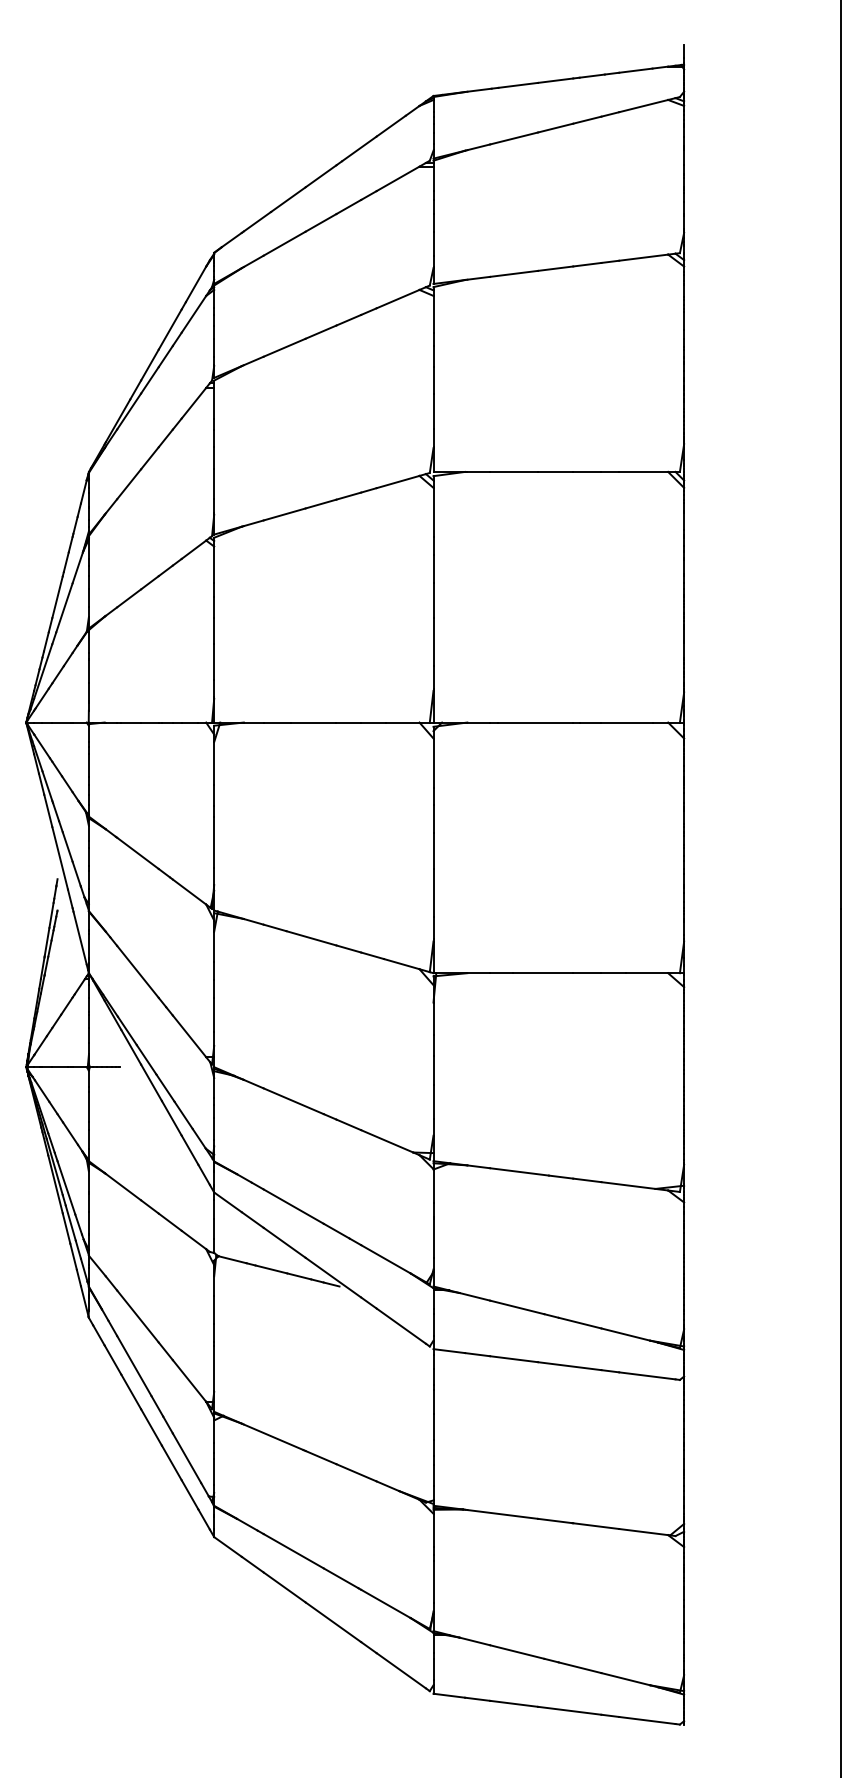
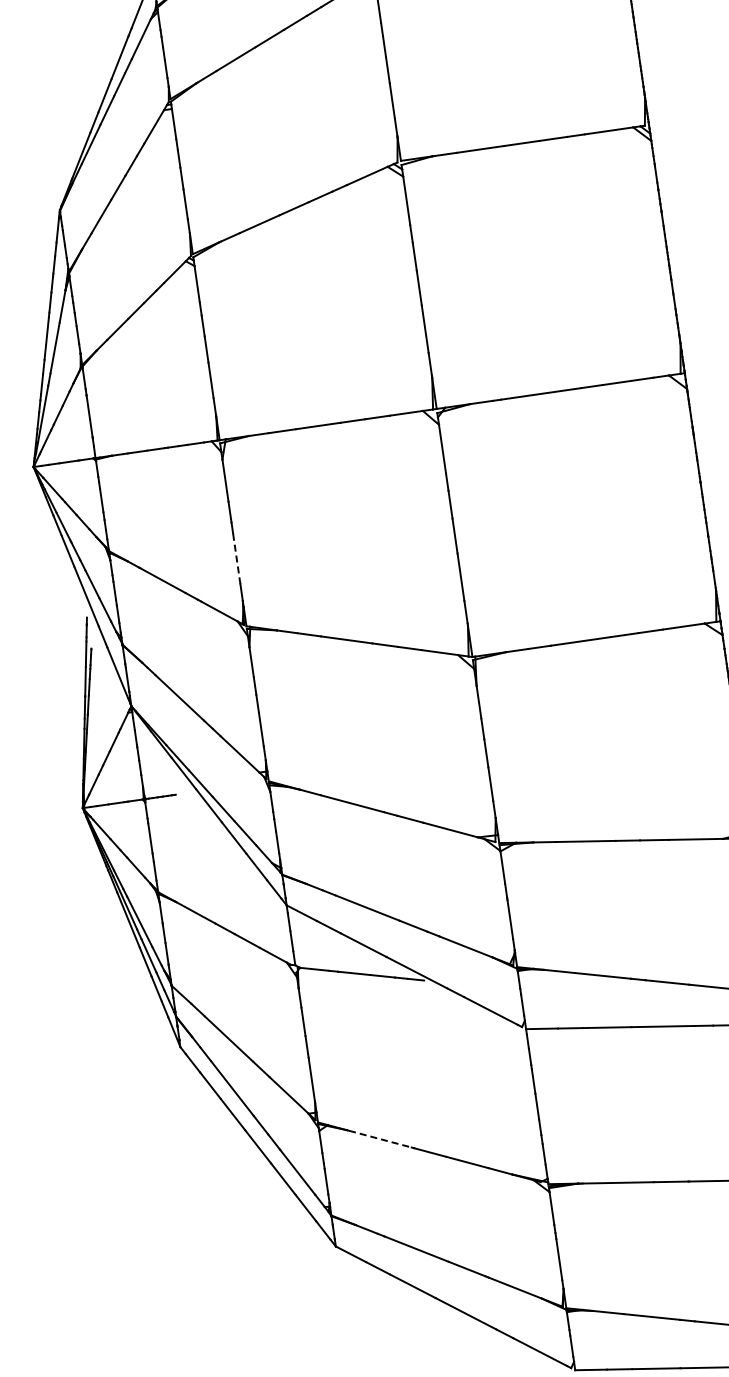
line: (214, 842) -> (237, 558), solid -> dashed
line: (274, 1437) -> (381, 1139), solid -> dashed

